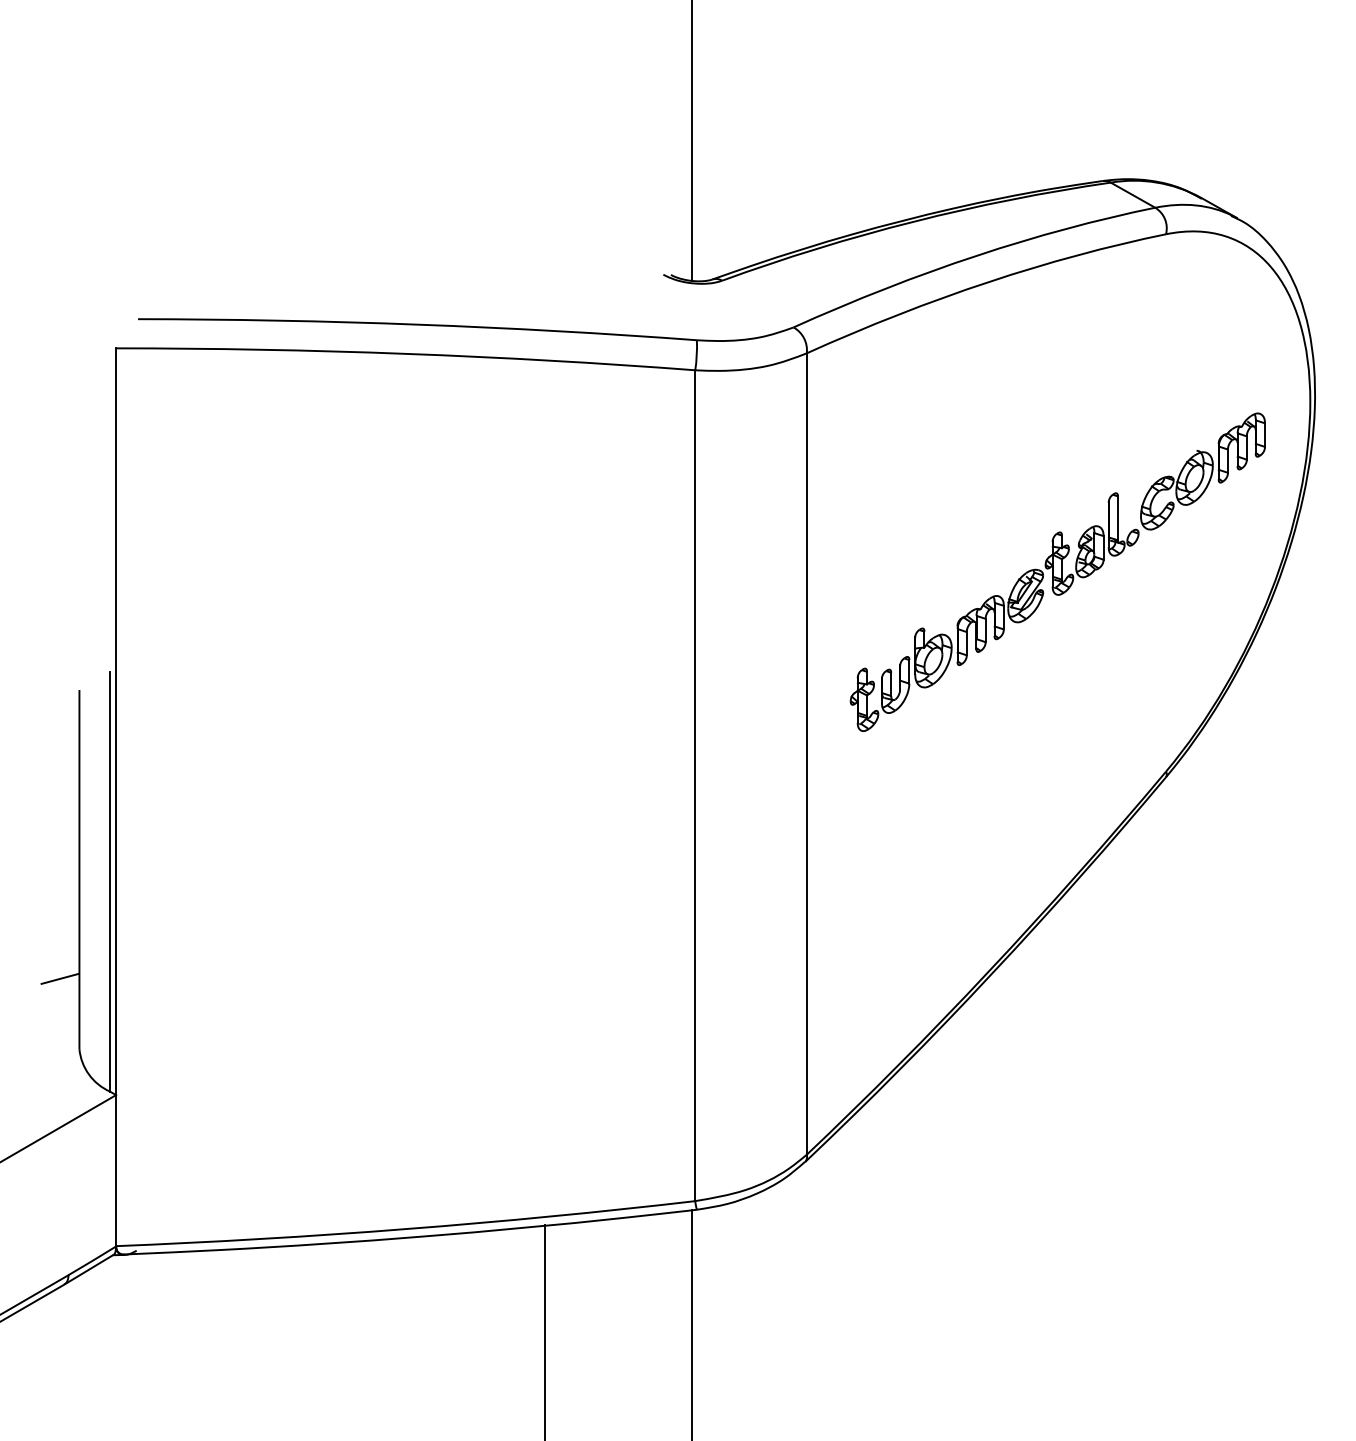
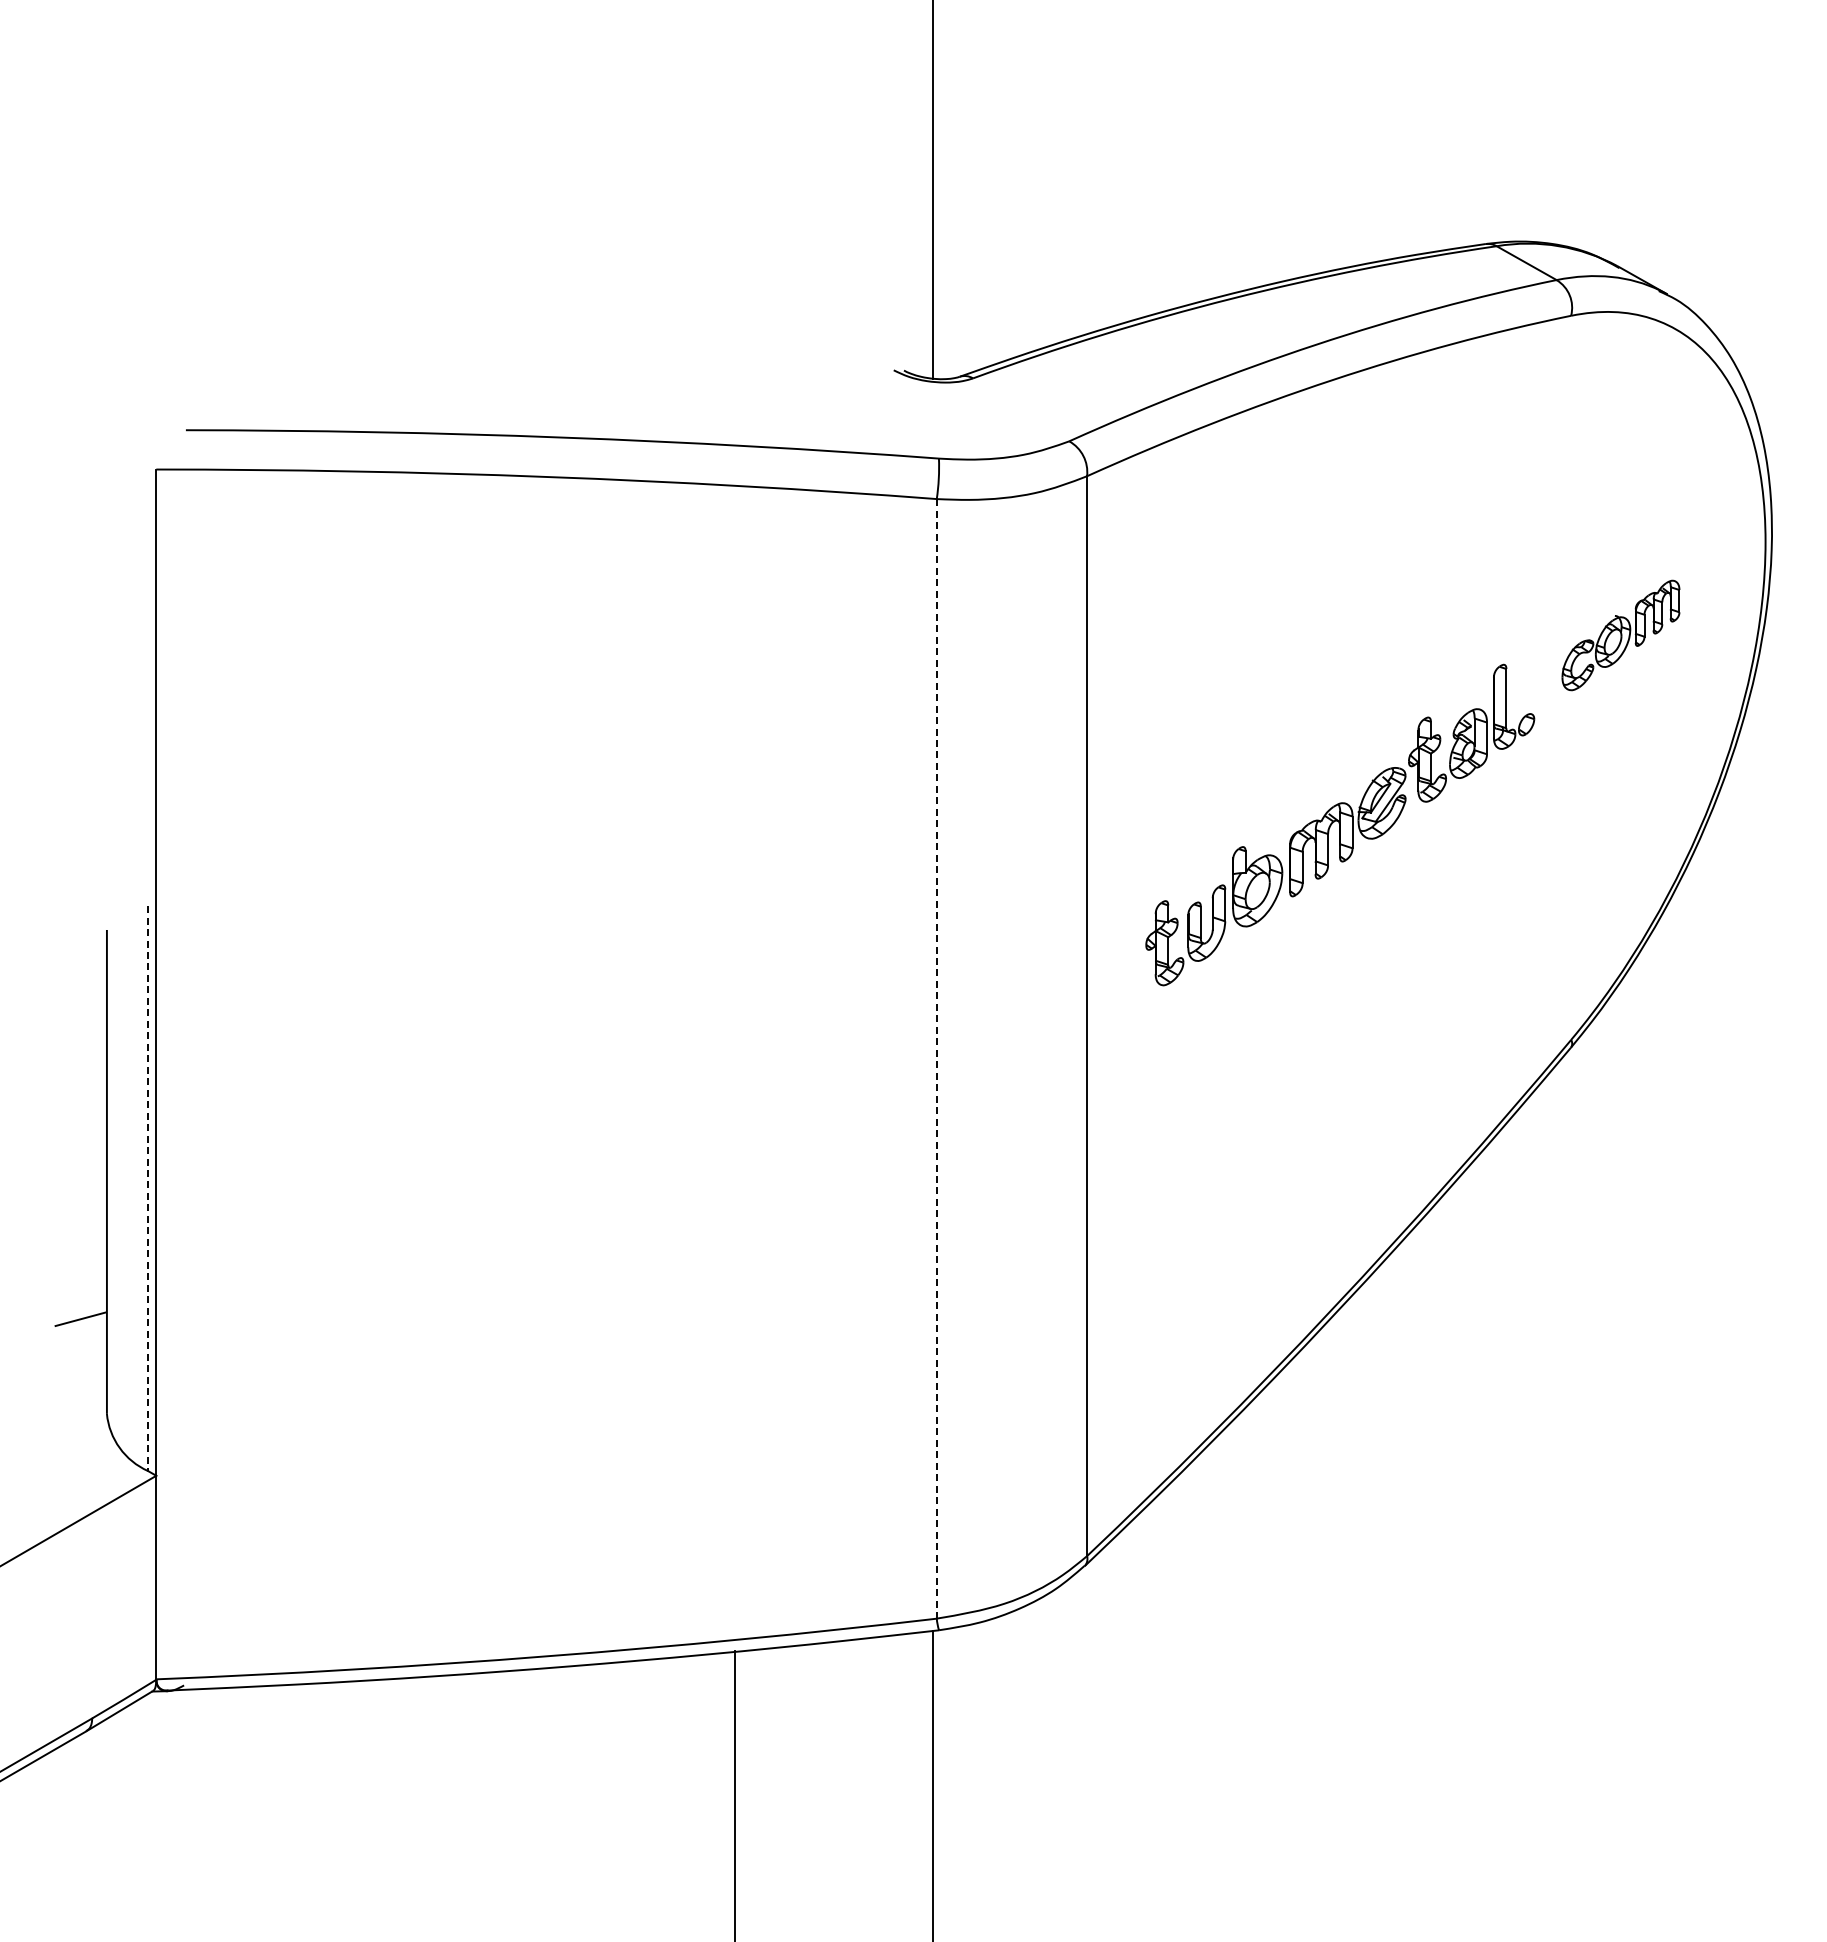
part: (1202, 471) -> (1620, 635), size x0.7
line: (695, 785) -> (936, 1058), solid -> dashed
line: (110, 882) -> (148, 1189), solid -> dashed

